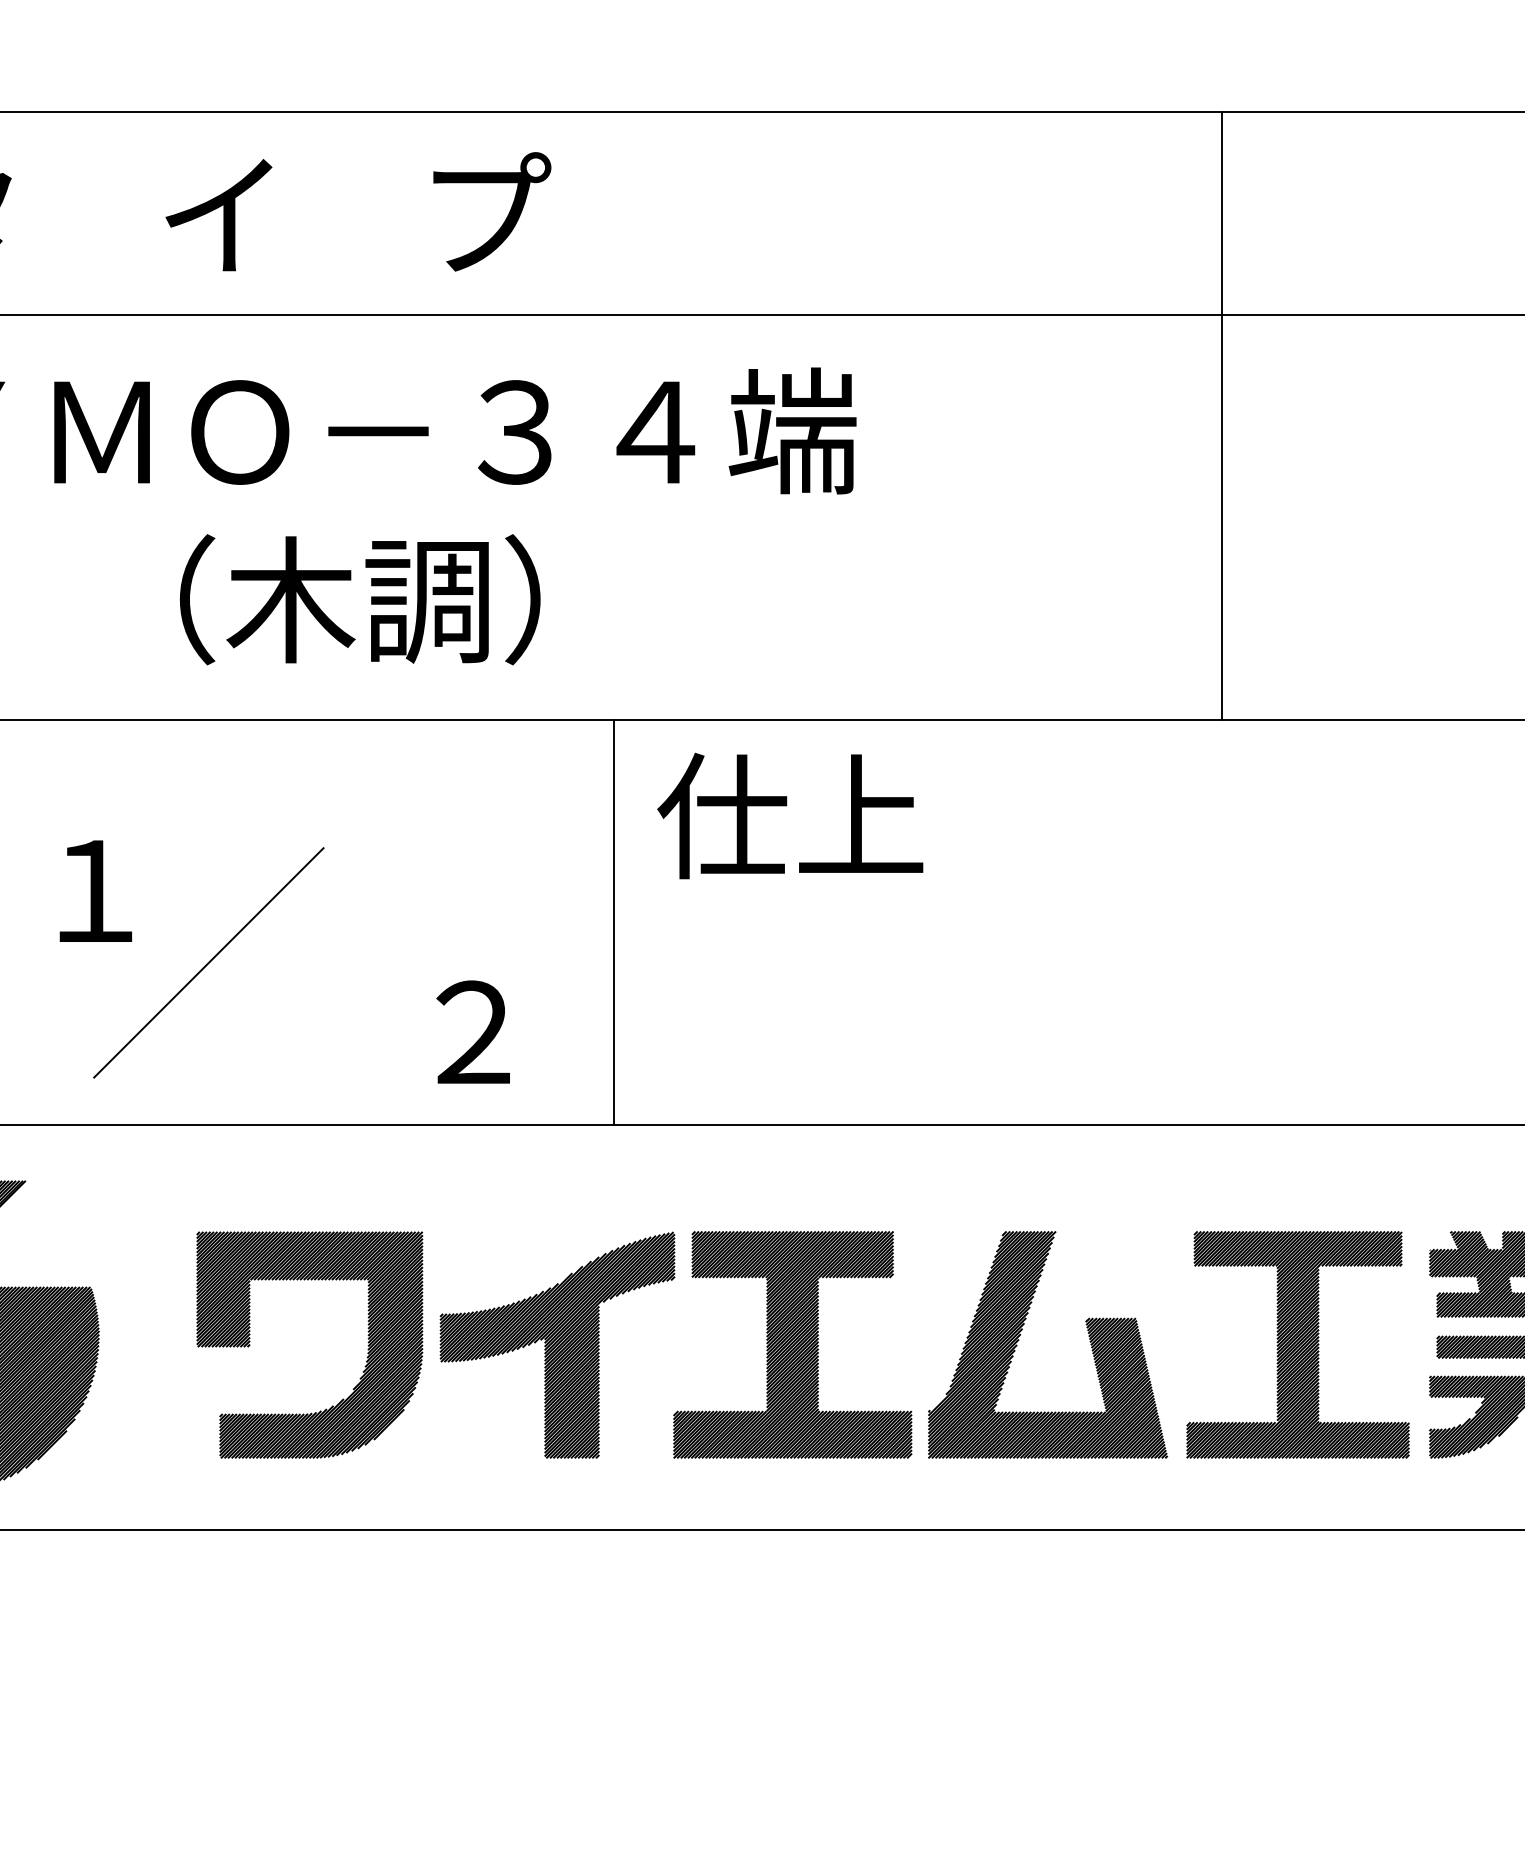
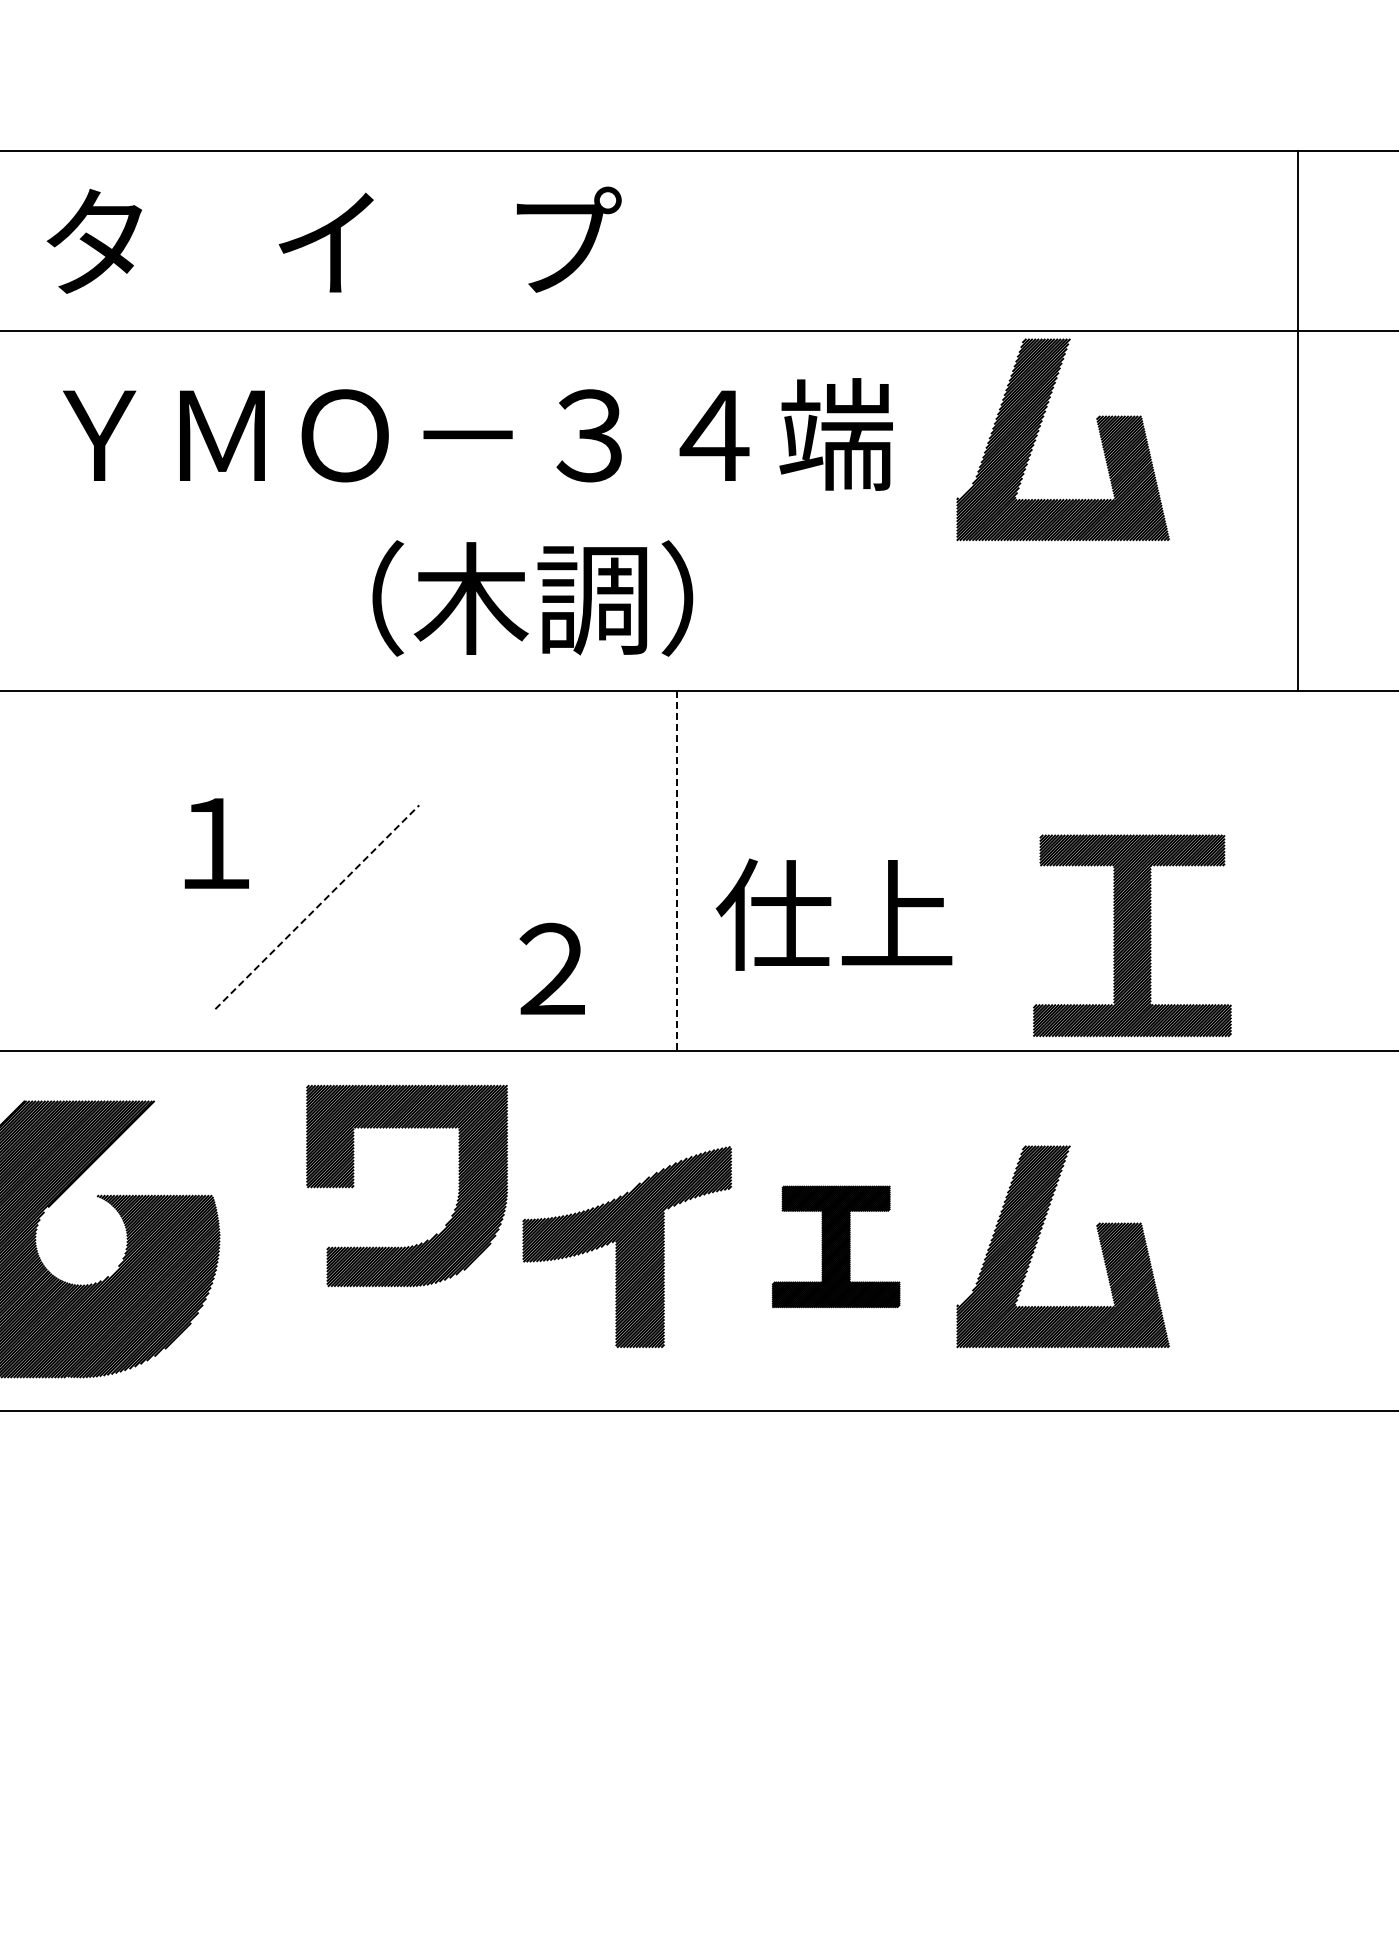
line: (1221, 415) -> (1297, 420), moved
part: (1021, 427) -> (1039, 431), added
text: (359, 599) -> (532, 598), moved
text: (789, 815) -> (833, 914), moved
line: (614, 922) -> (677, 871), solid -> dashed
line: (209, 962) -> (317, 906), solid -> dashed
part: (250, 1344) -> (354, 1185), moved
part: (791, 1344) -> (835, 1246), size x0.6
part: (1298, 1344) -> (1132, 935), moved

